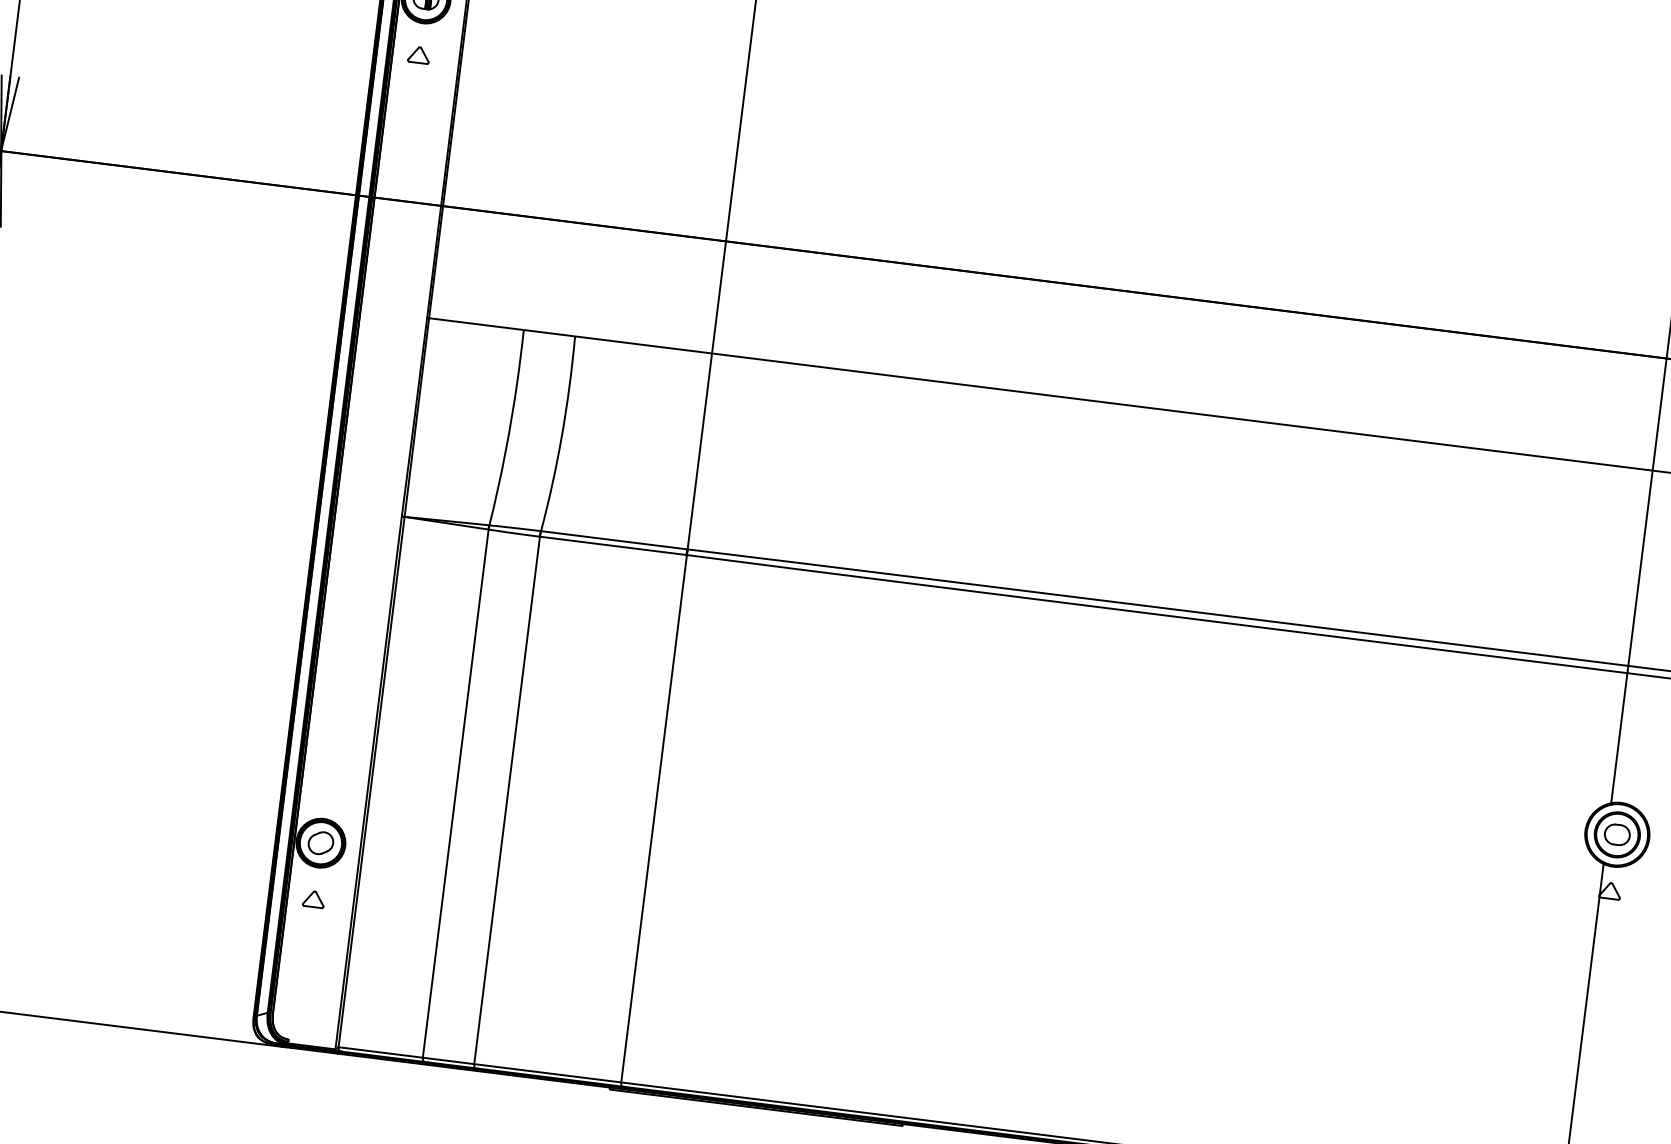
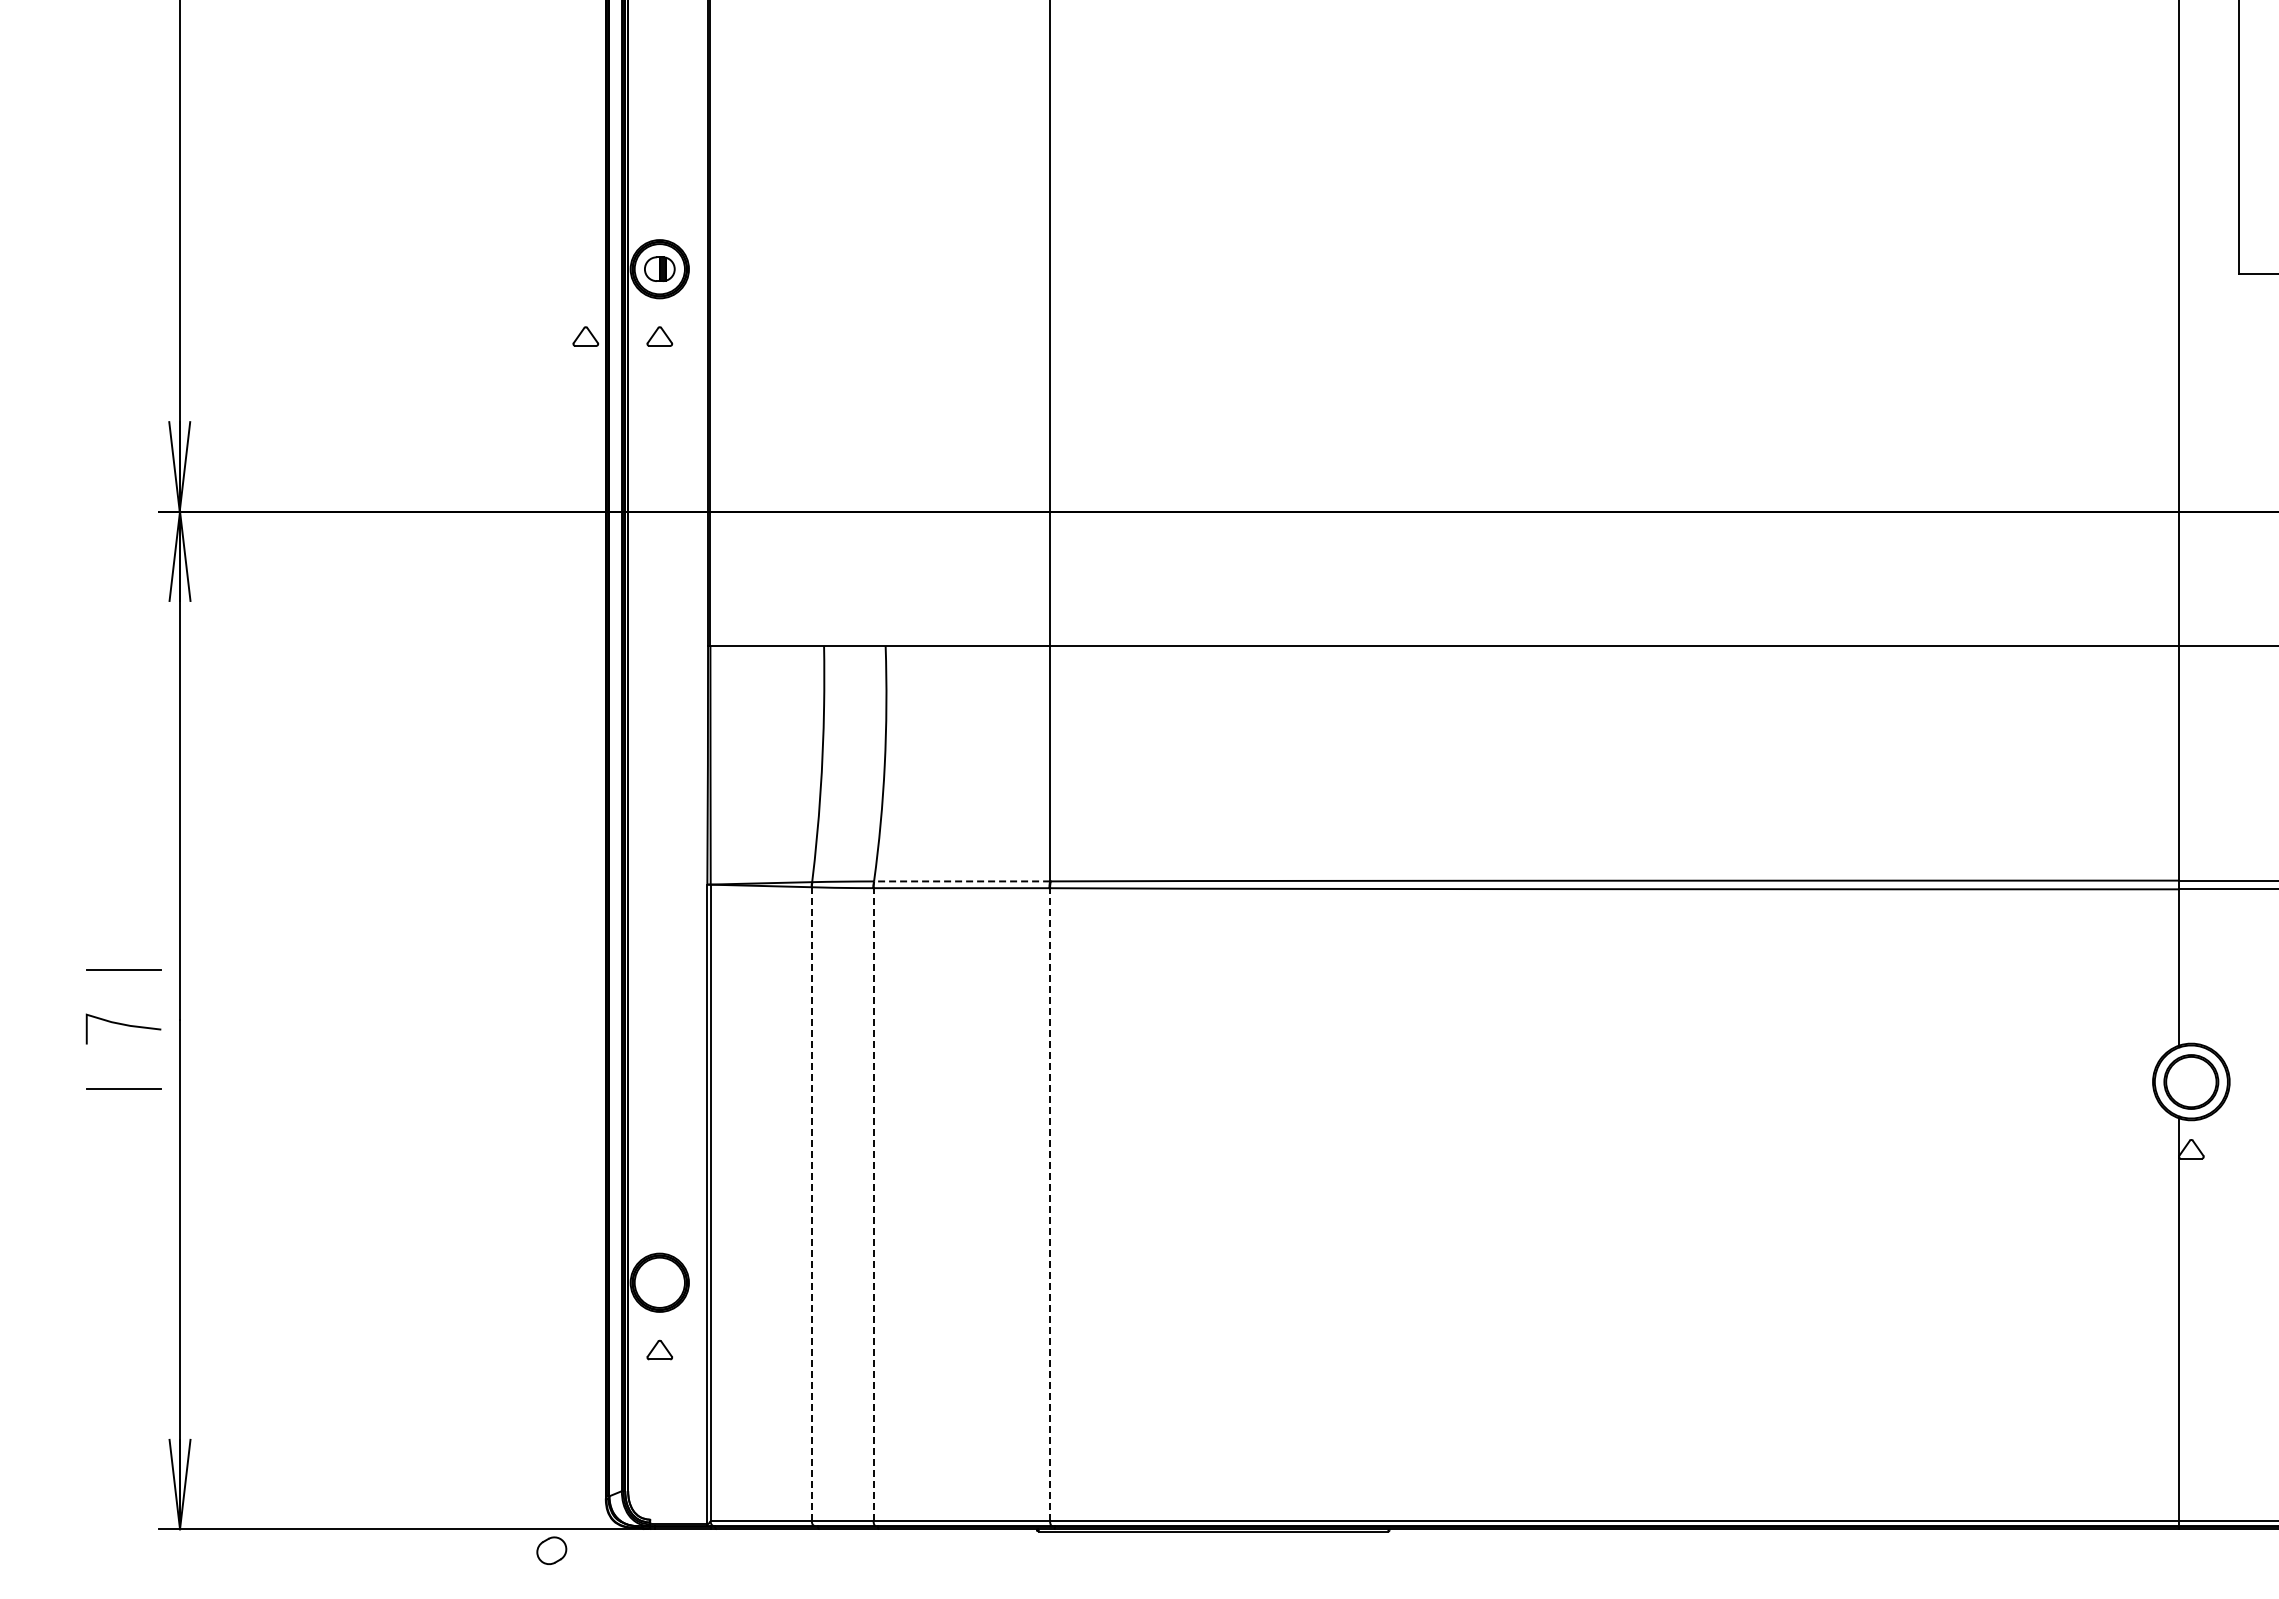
part: (357, 47) -> (585, 336), added
line: (614, 540) -> (962, 881), solid -> dashed
line: (455, 792) -> (811, 1203), solid -> dashed
line: (507, 800) -> (873, 1204), solid -> dashed
line: (654, 818) -> (1050, 1204), solid -> dashed
part: (1617, 834) -> (2191, 1081), removed
part: (320, 842) -> (551, 1550), moved

